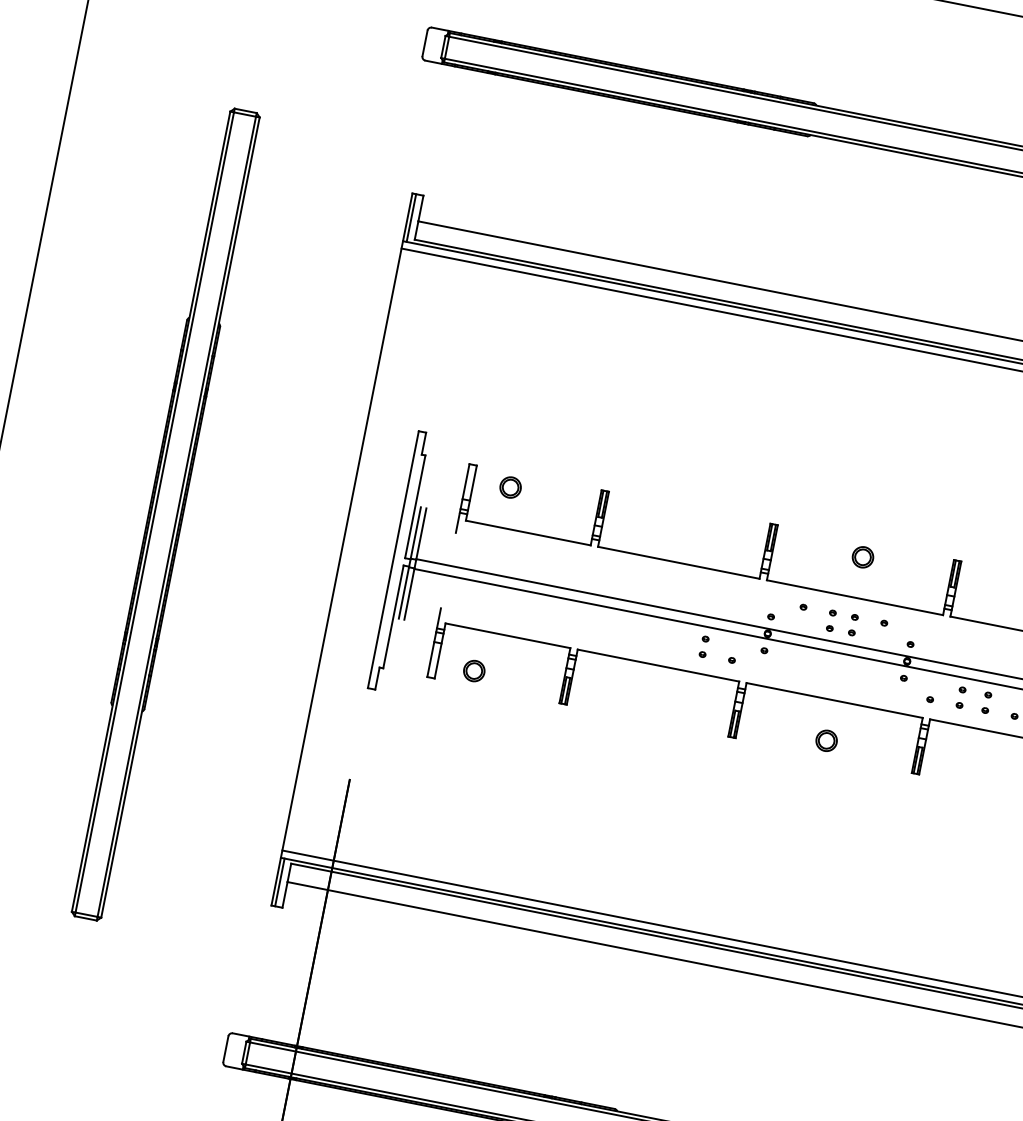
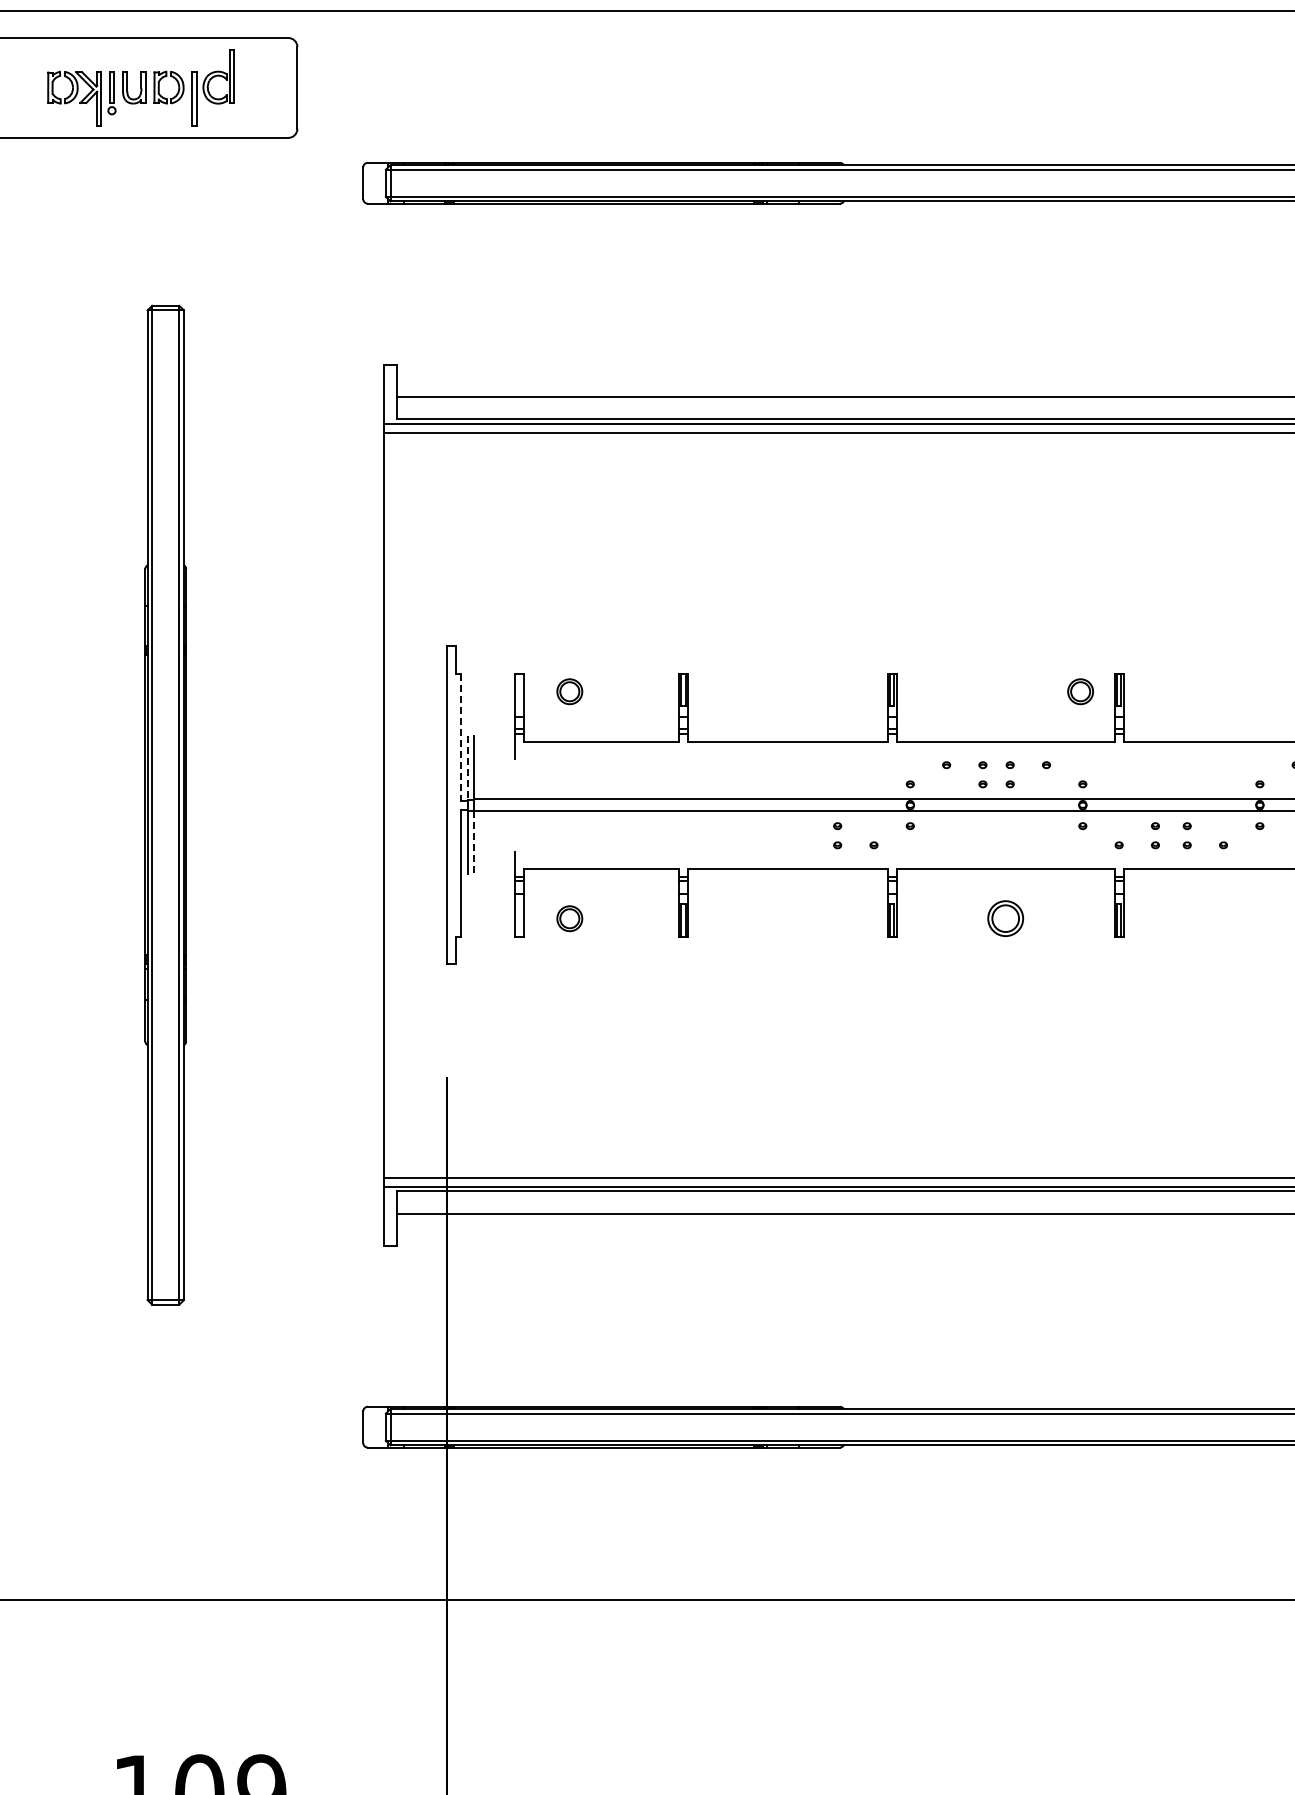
line: (411, 217) -> (388, 393), removed
line: (414, 507) -> (460, 737), solid -> dashed
line: (415, 533) -> (467, 768), solid -> dashed
part: (862, 557) -> (1080, 691), moved
line: (409, 594) -> (474, 842), solid -> dashed
part: (826, 740) -> (1005, 918), size x1.4
line: (280, 881) -> (388, 1215), removed

